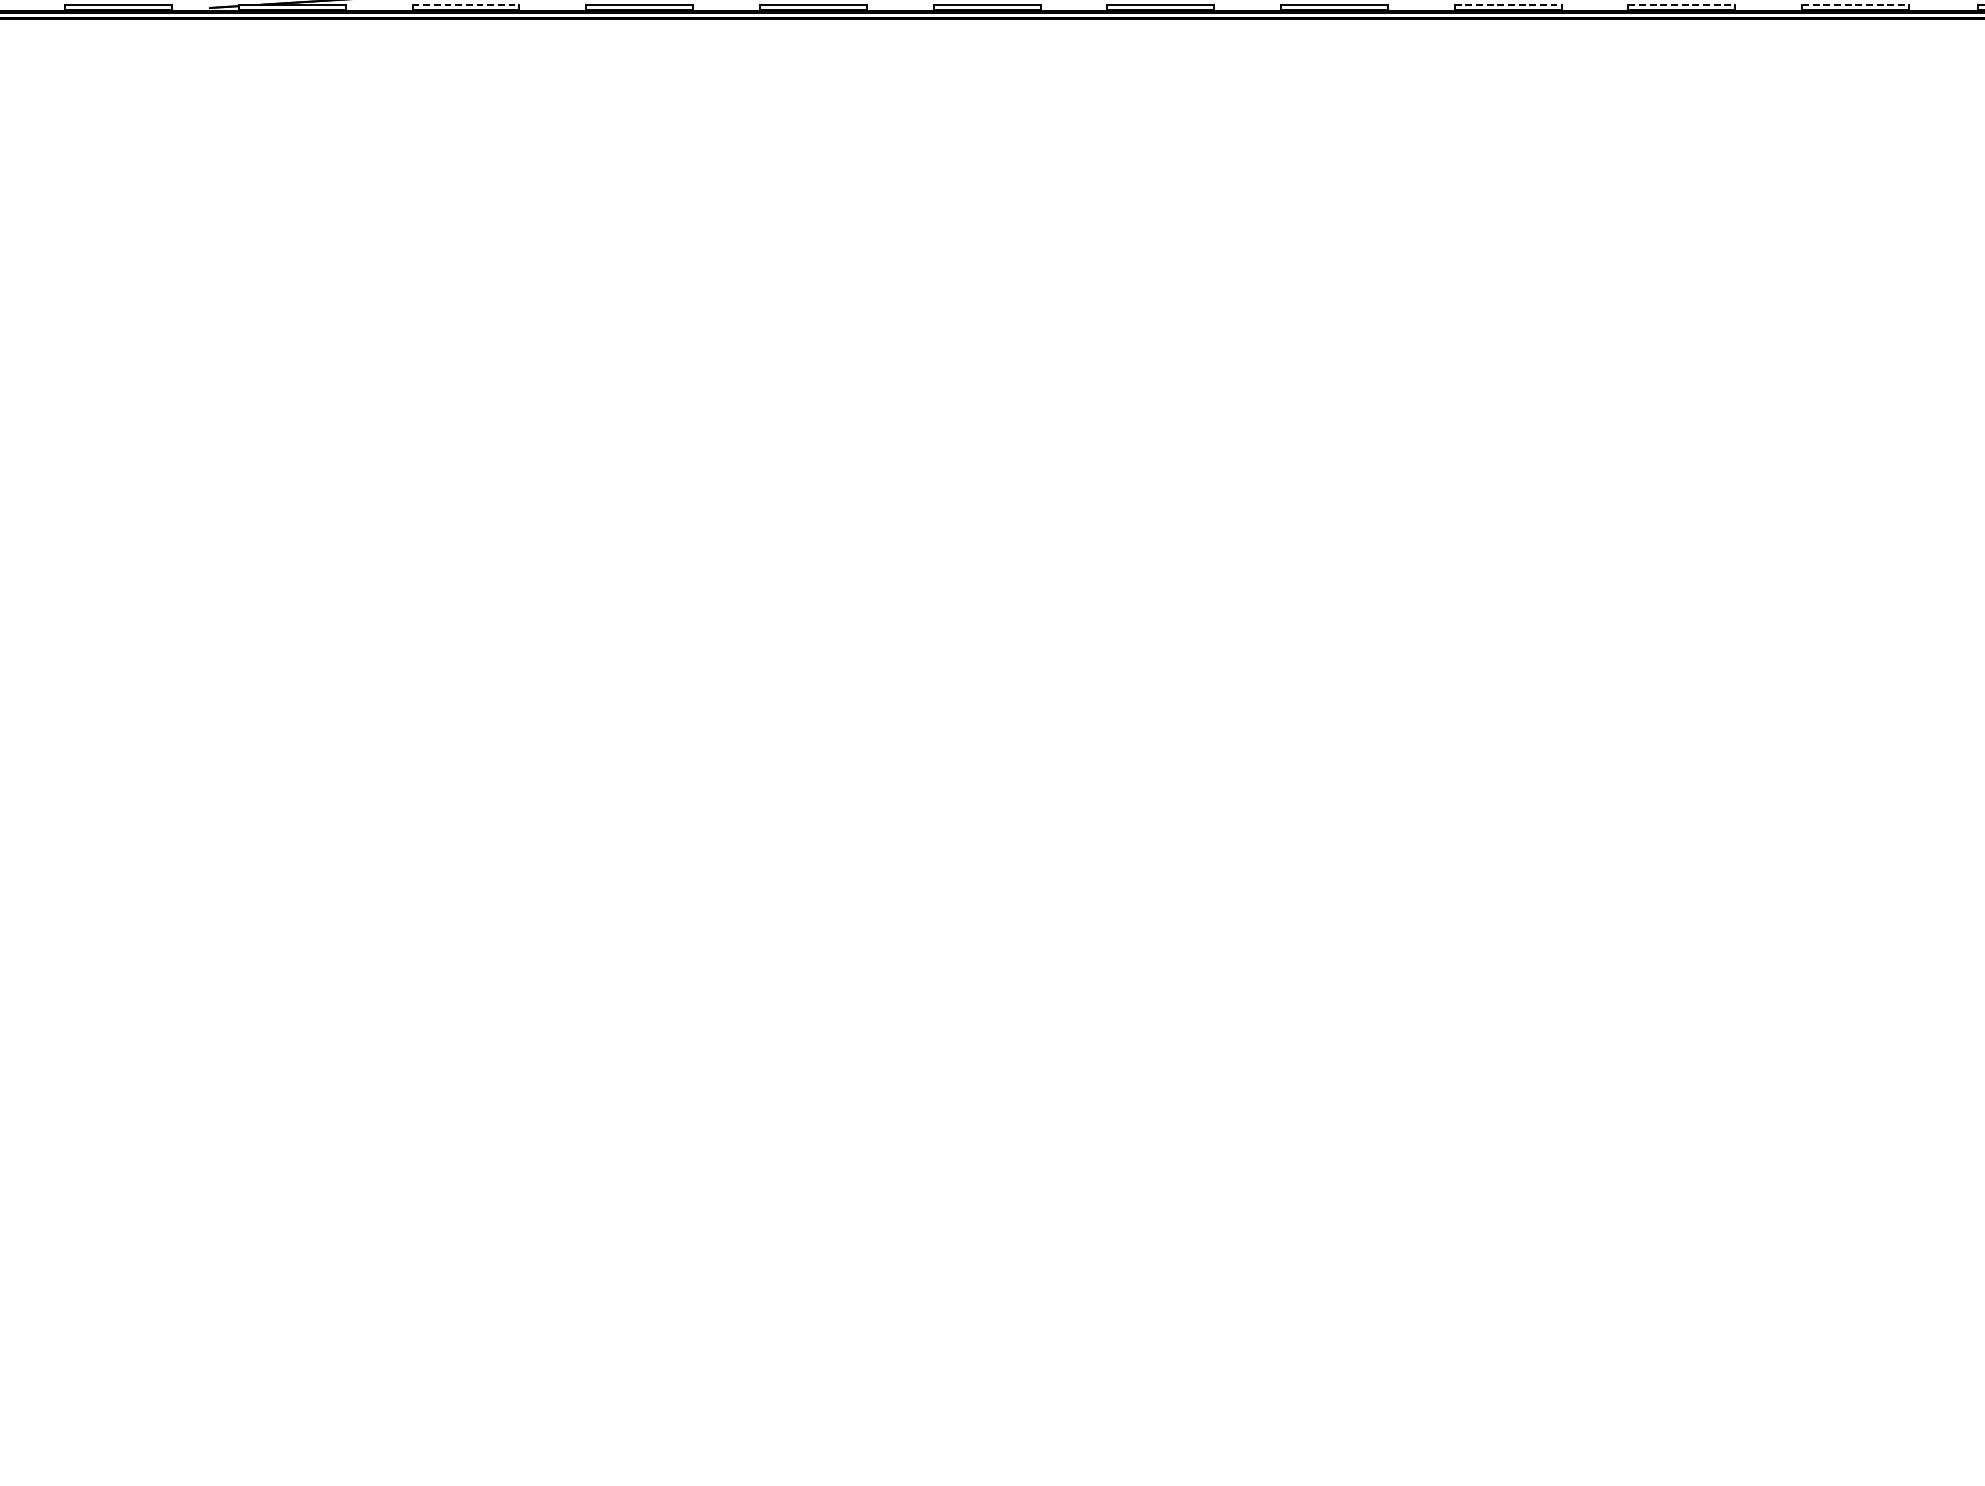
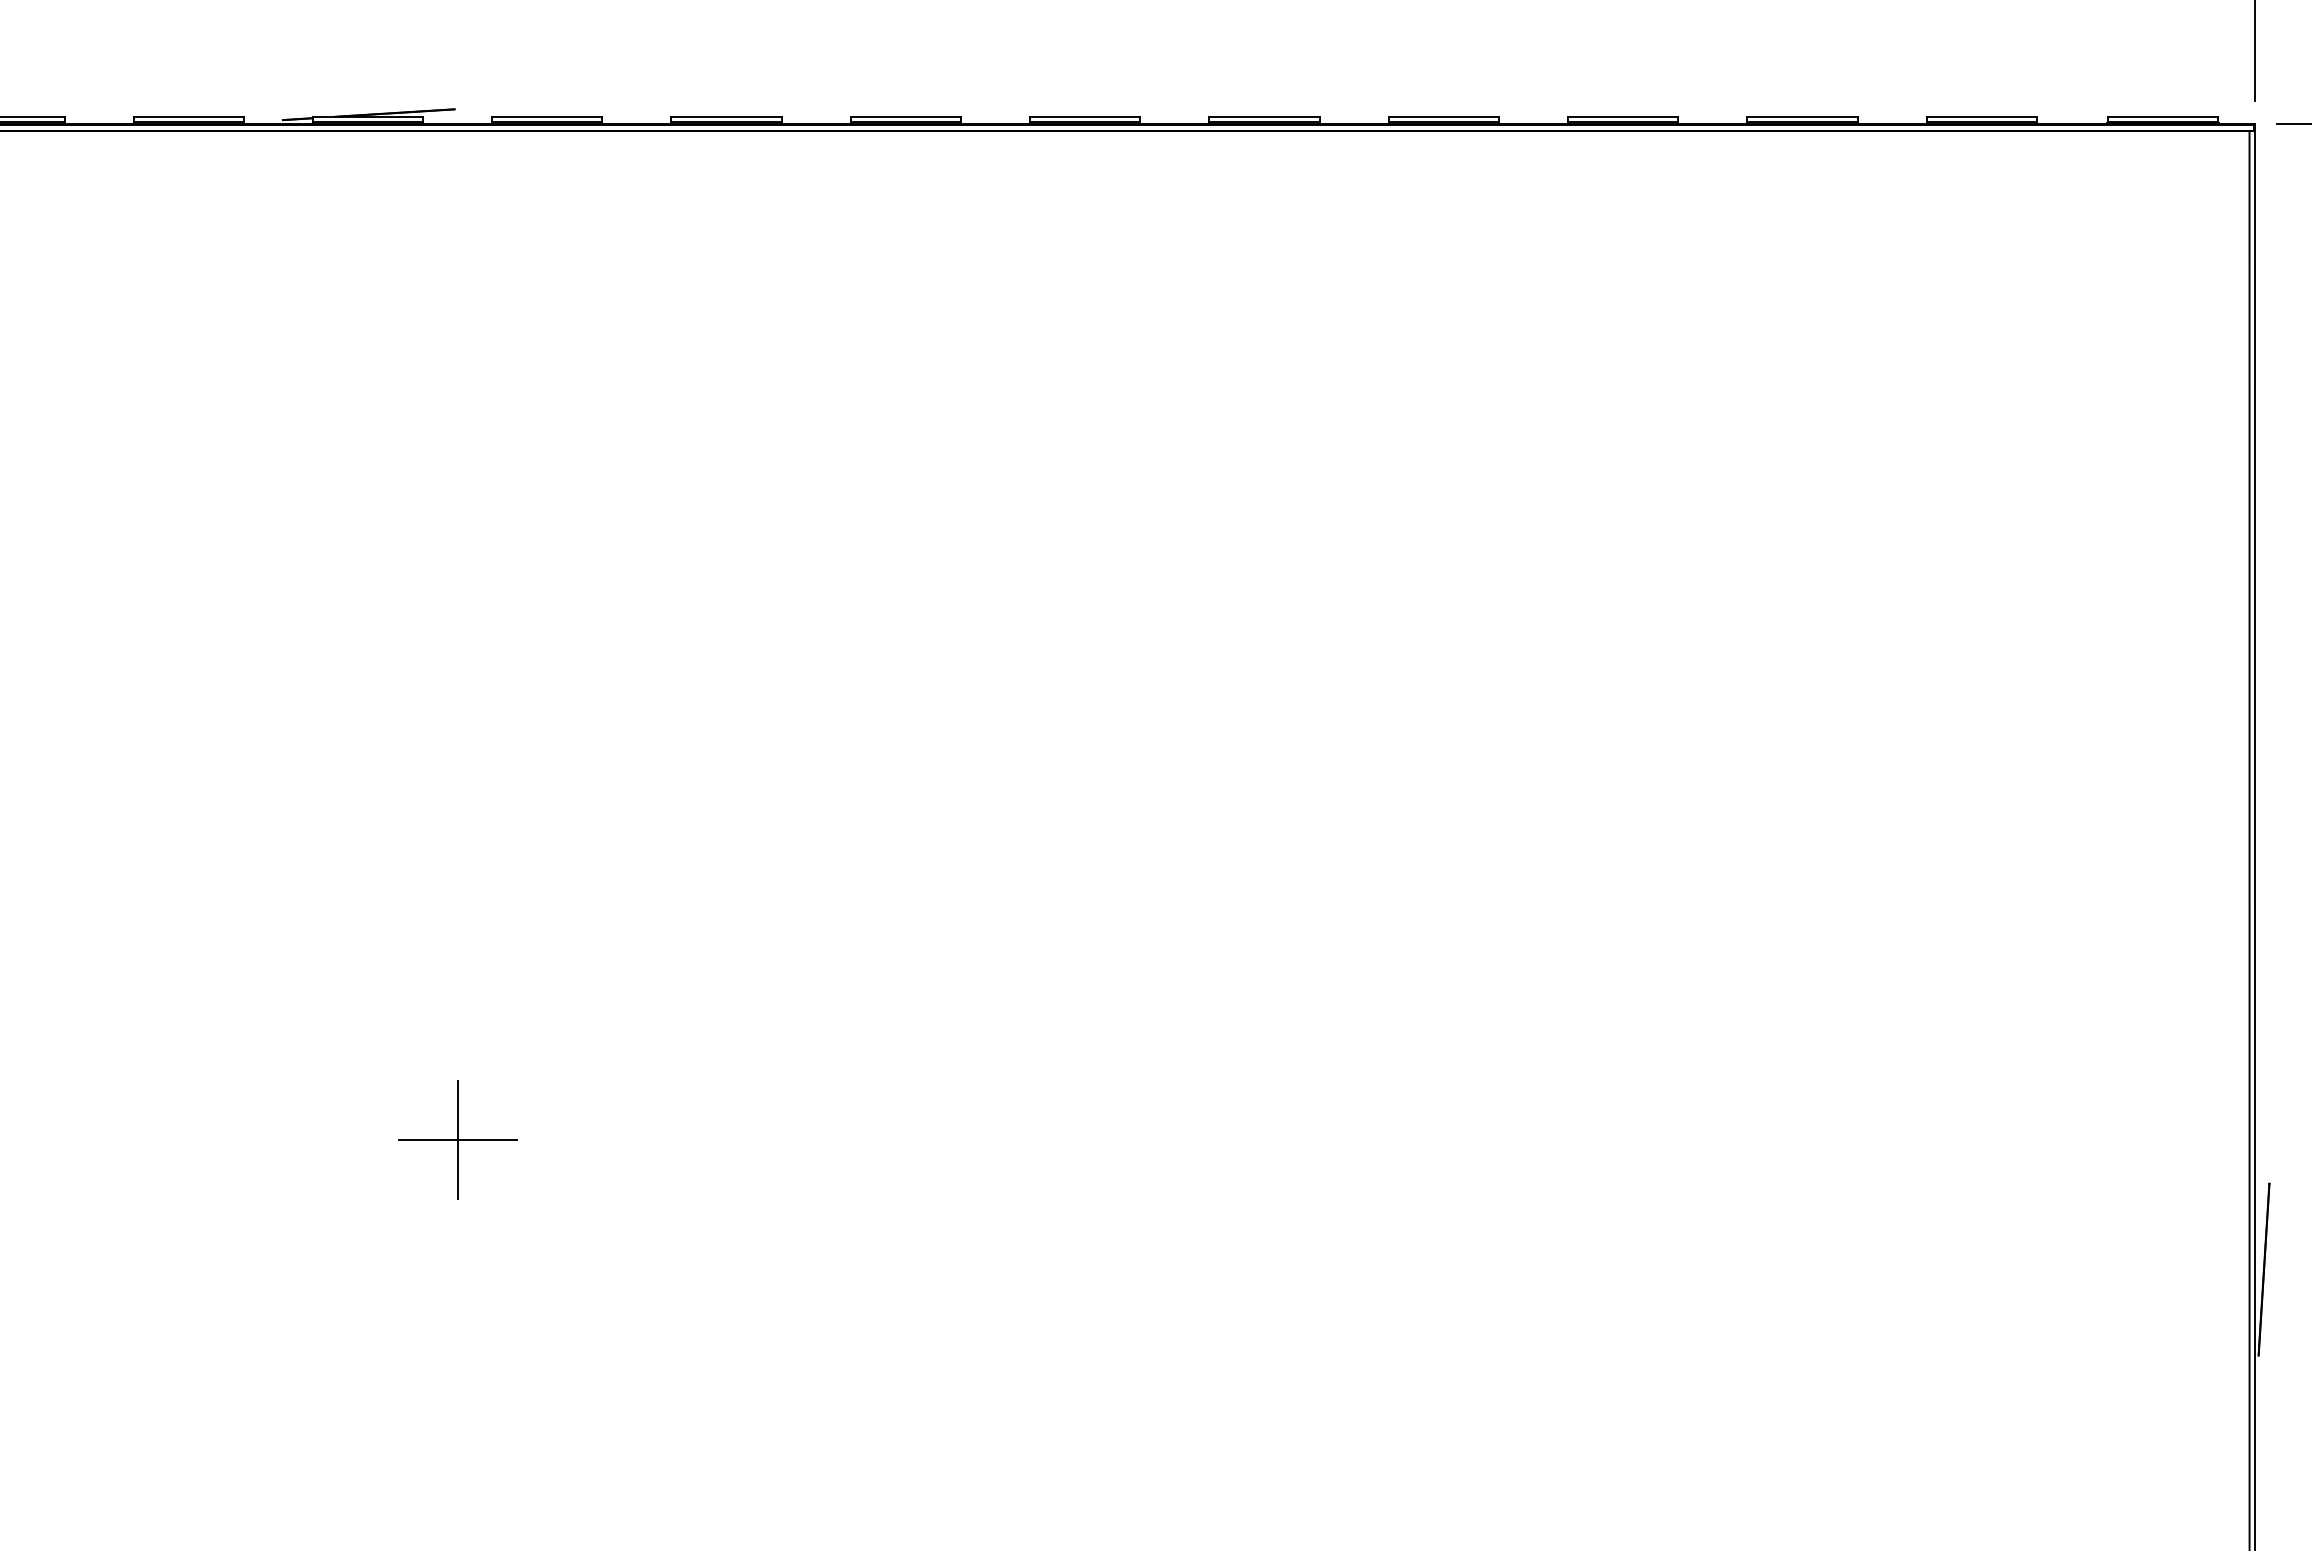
line: (466, 4) -> (547, 116), dashed -> solid
line: (1508, 4) -> (1623, 116), dashed -> solid
line: (1682, 4) -> (1803, 116), dashed -> solid
line: (1856, 4) -> (1982, 116), dashed -> solid
part: (379, 995) -> (457, 1139), added

